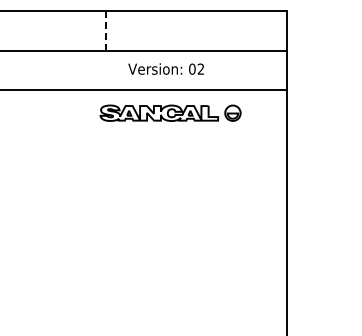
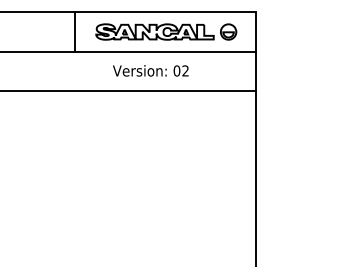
line: (105, 31) -> (75, 32), dashed -> solid
text: (165, 68) -> (150, 70), moved
part: (170, 112) -> (166, 31), moved

